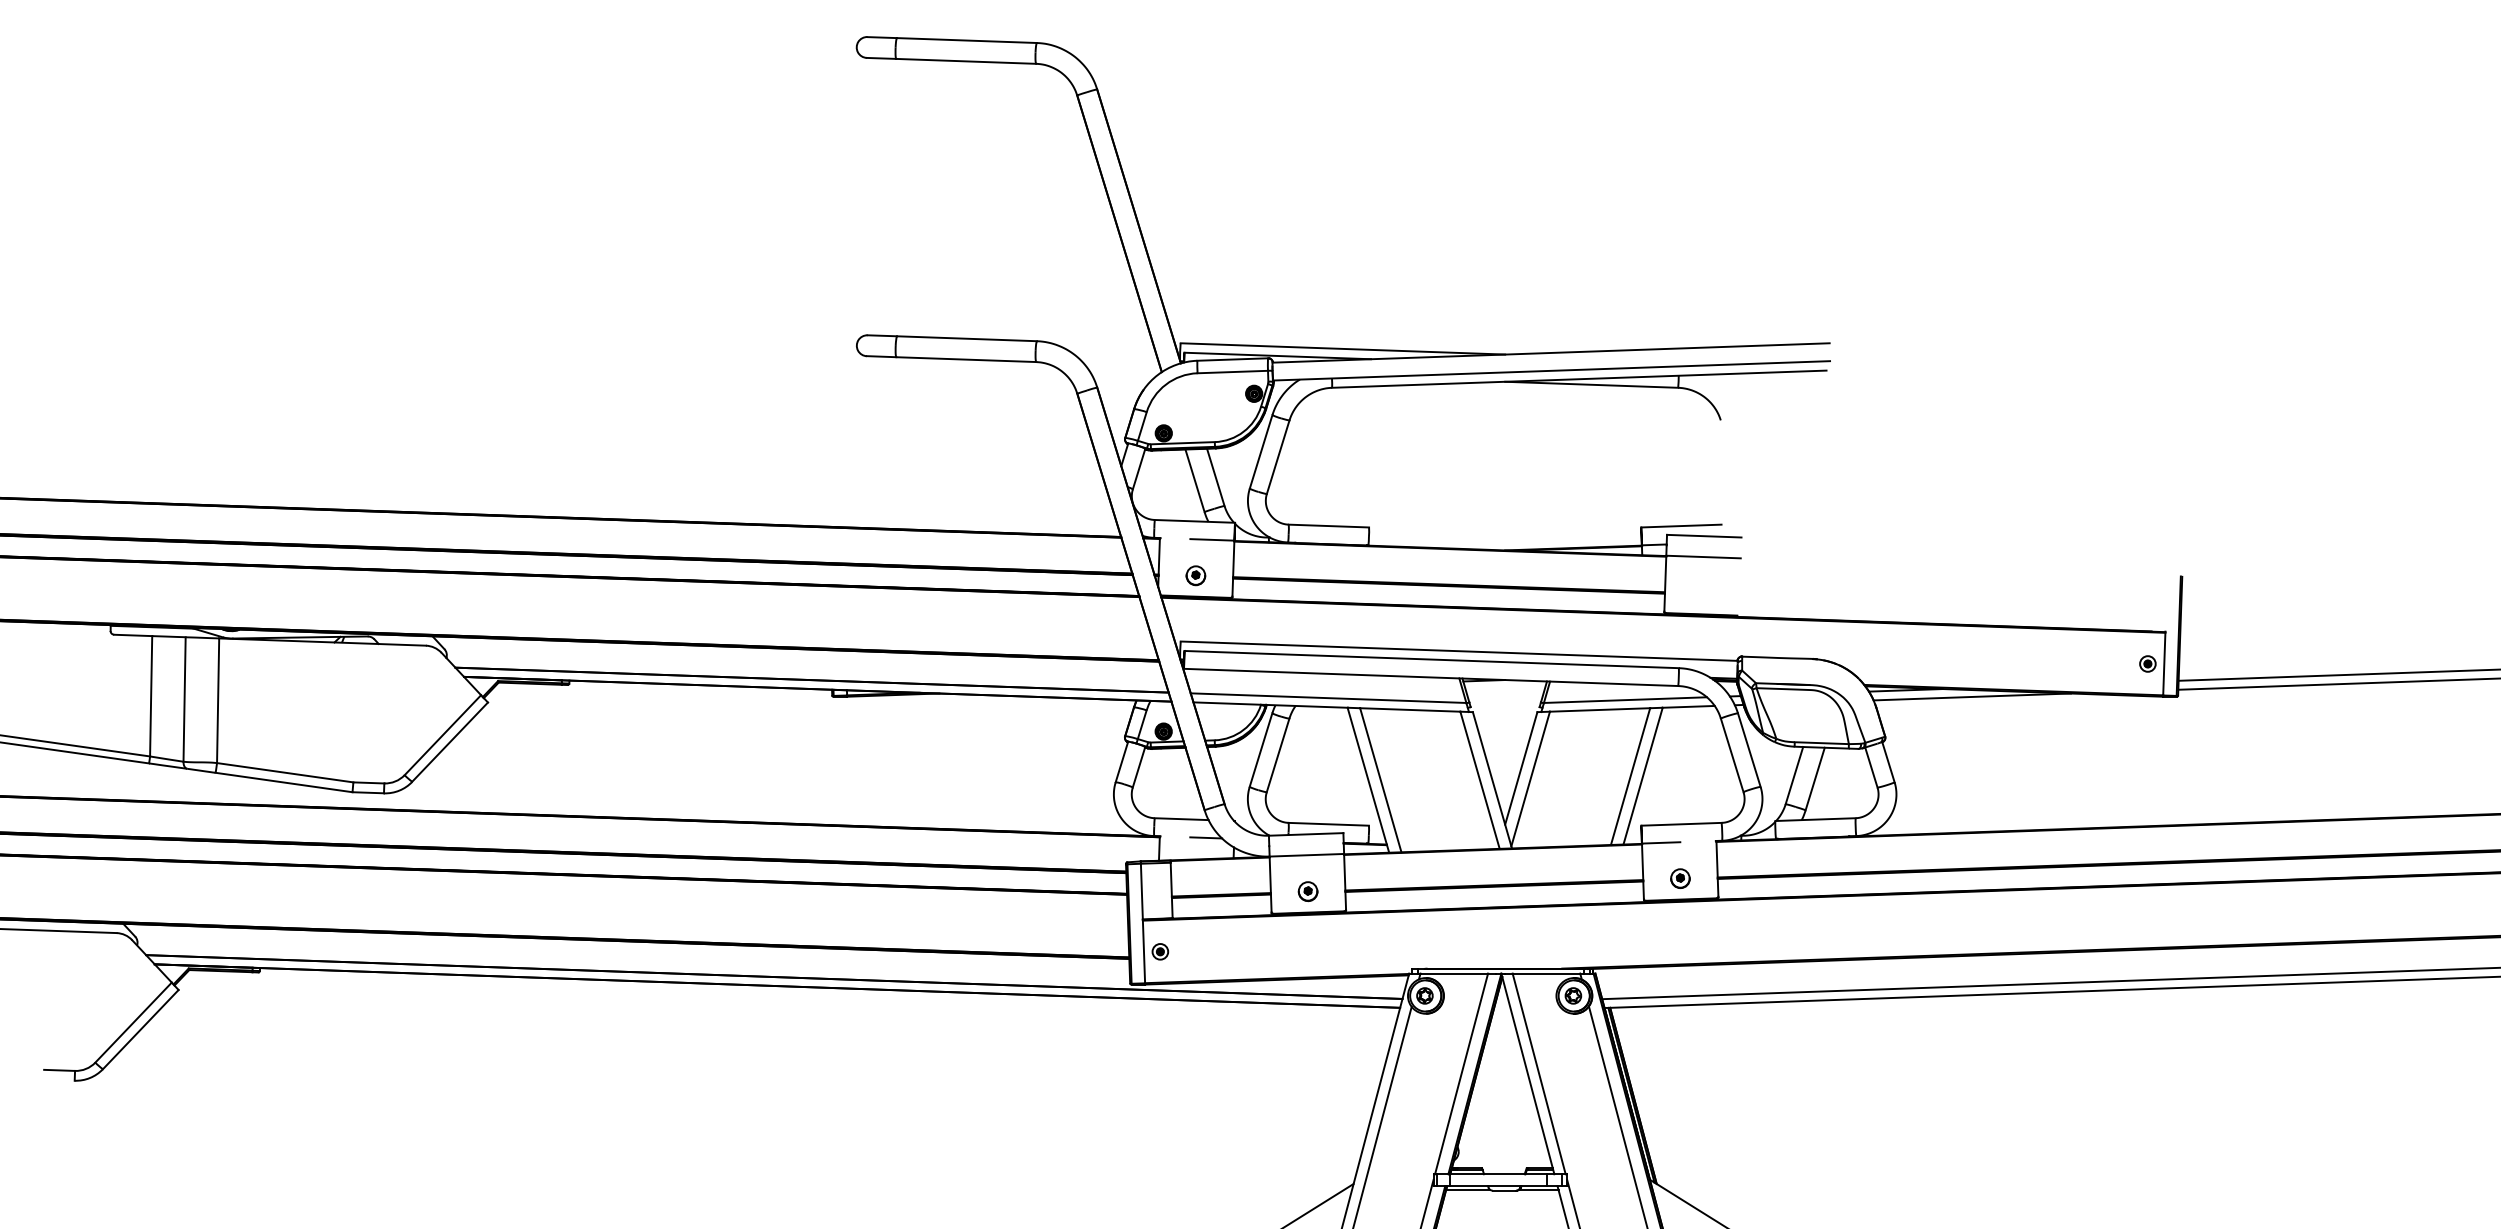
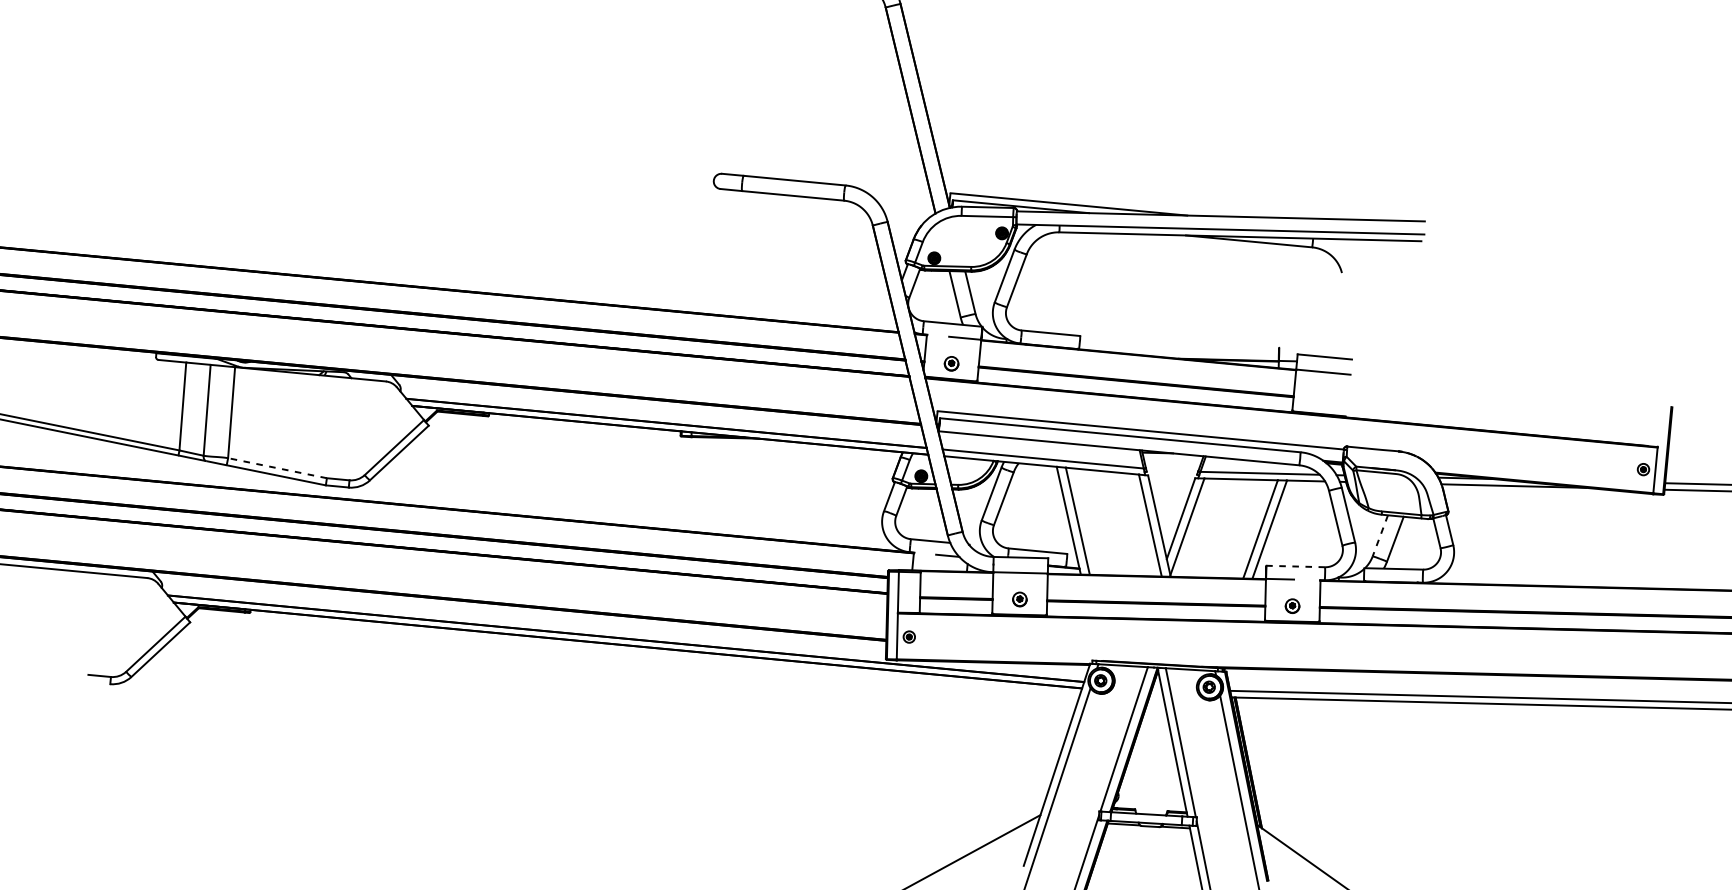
line: (1681, 525) -> (1308, 348), removed
line: (285, 772) -> (277, 468), solid -> dashed
line: (1794, 775) -> (1380, 535), solid -> dashed
line: (1681, 824) -> (1295, 566), solid -> dashed

